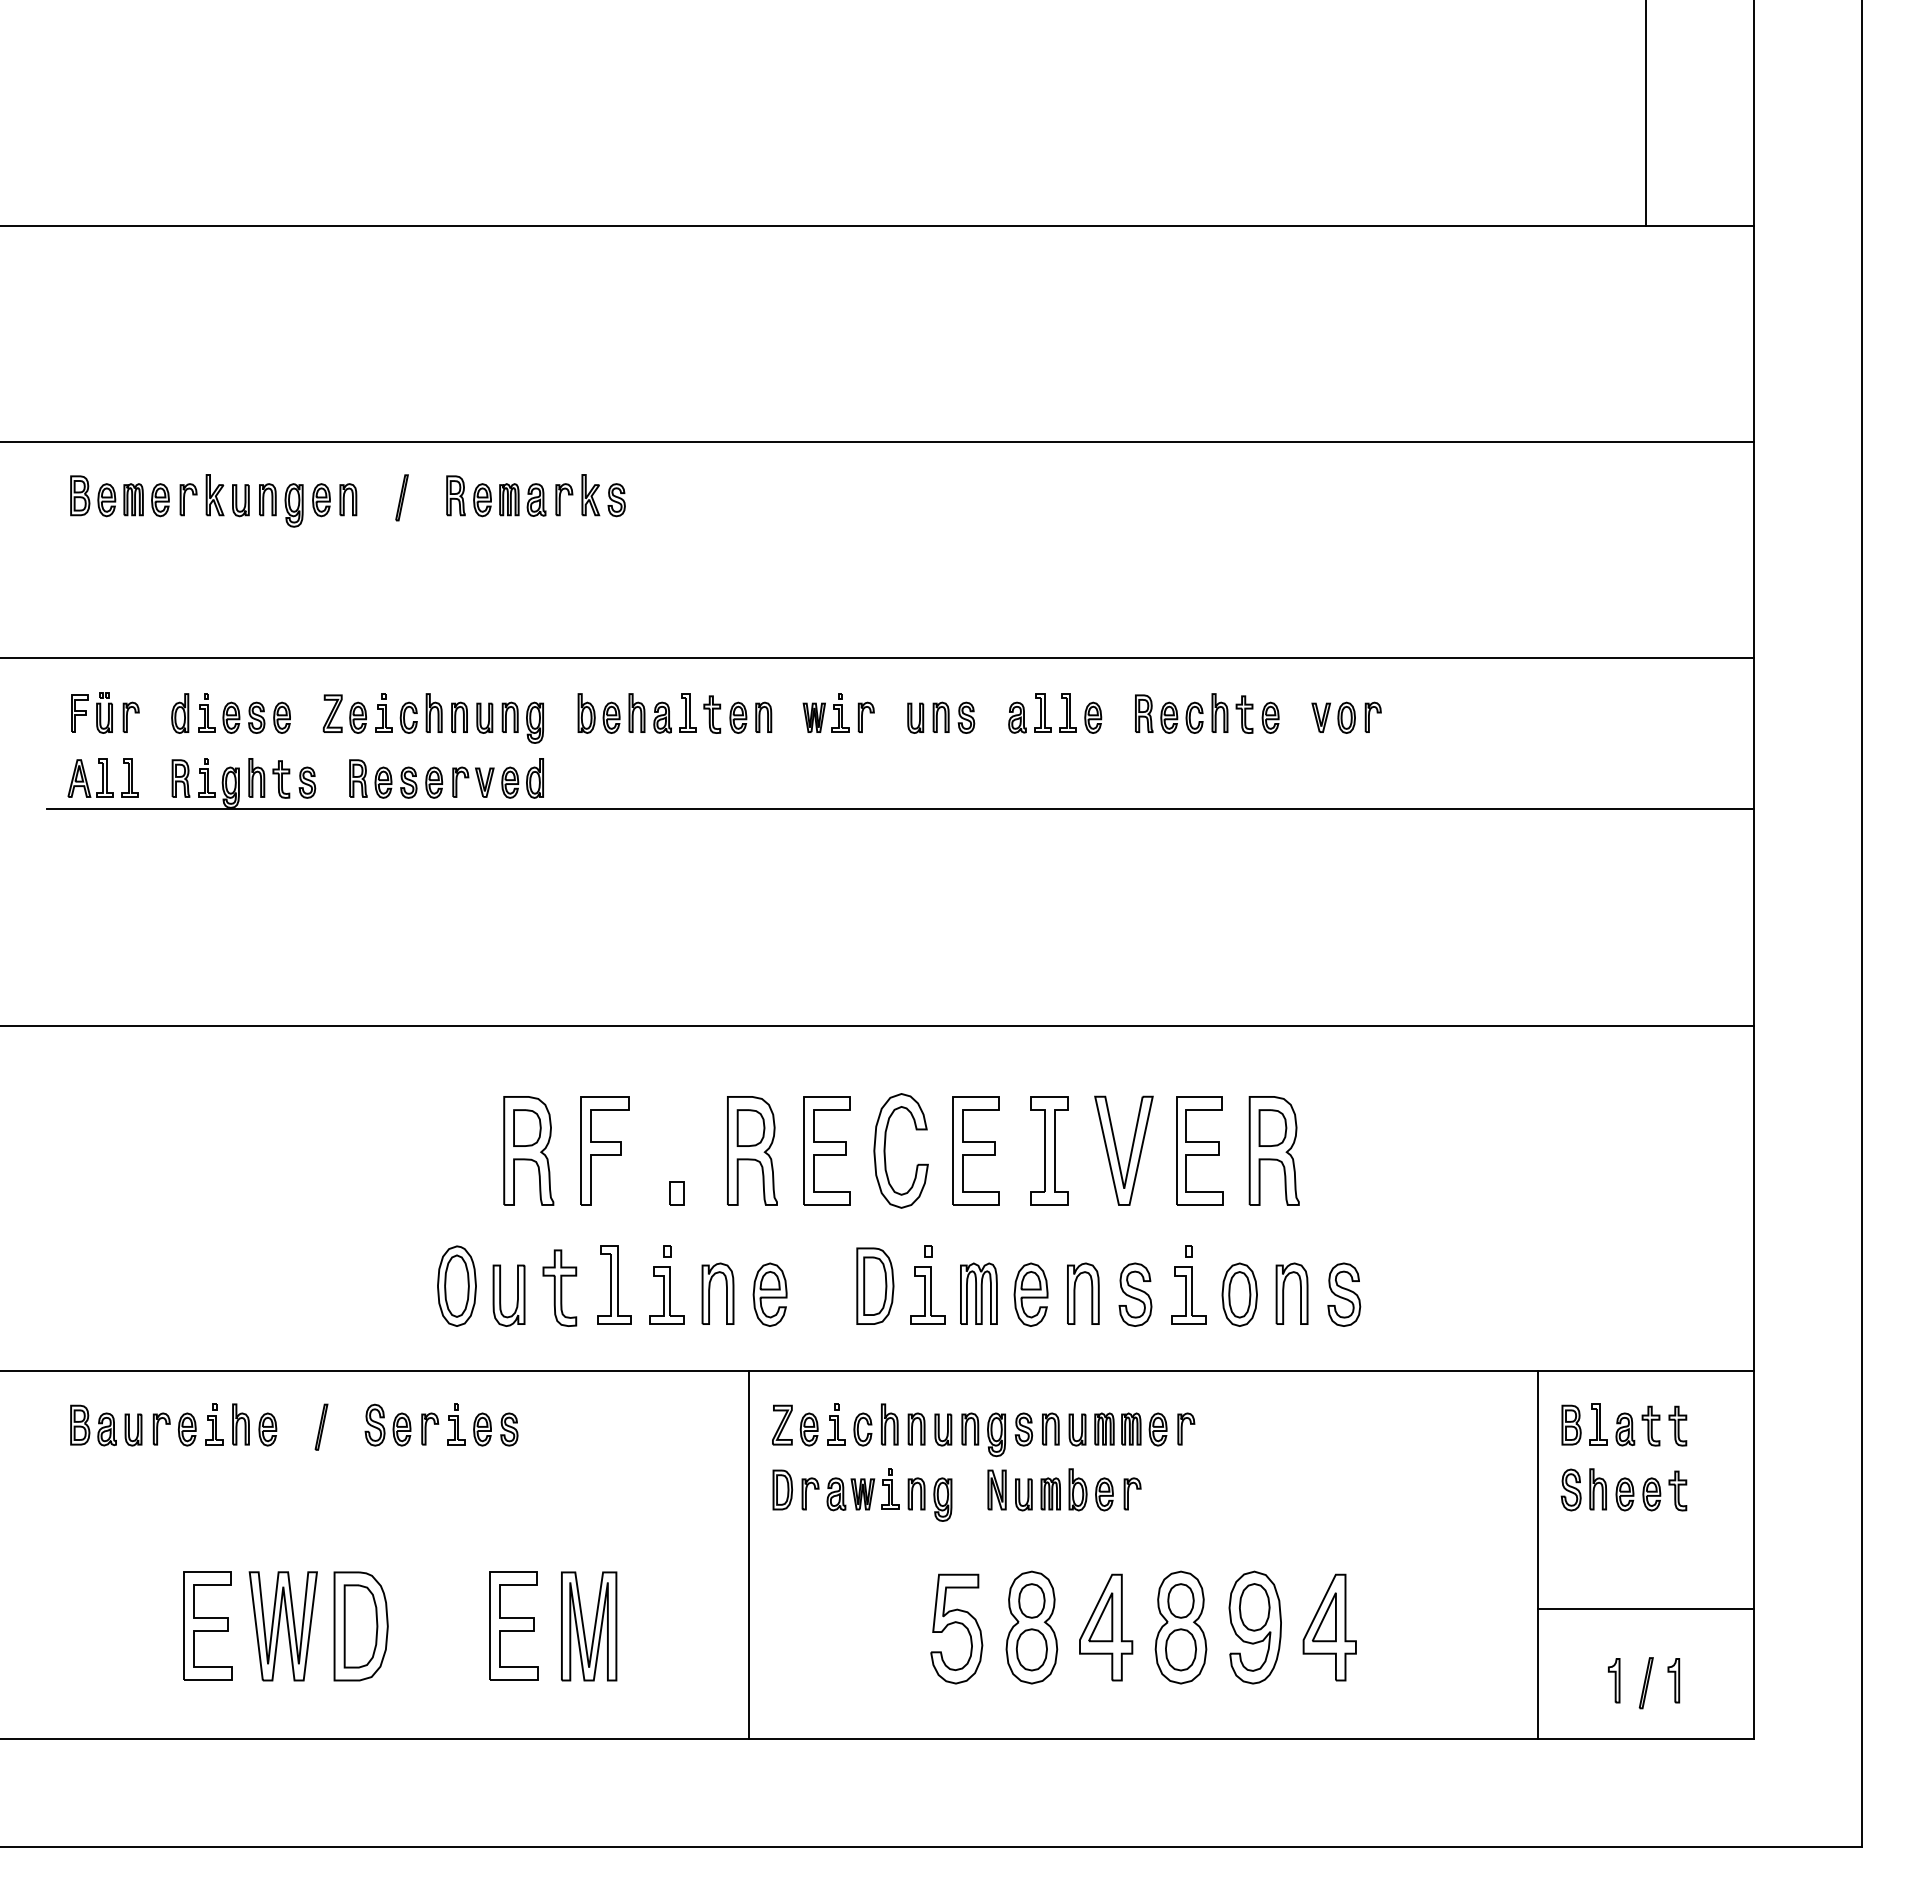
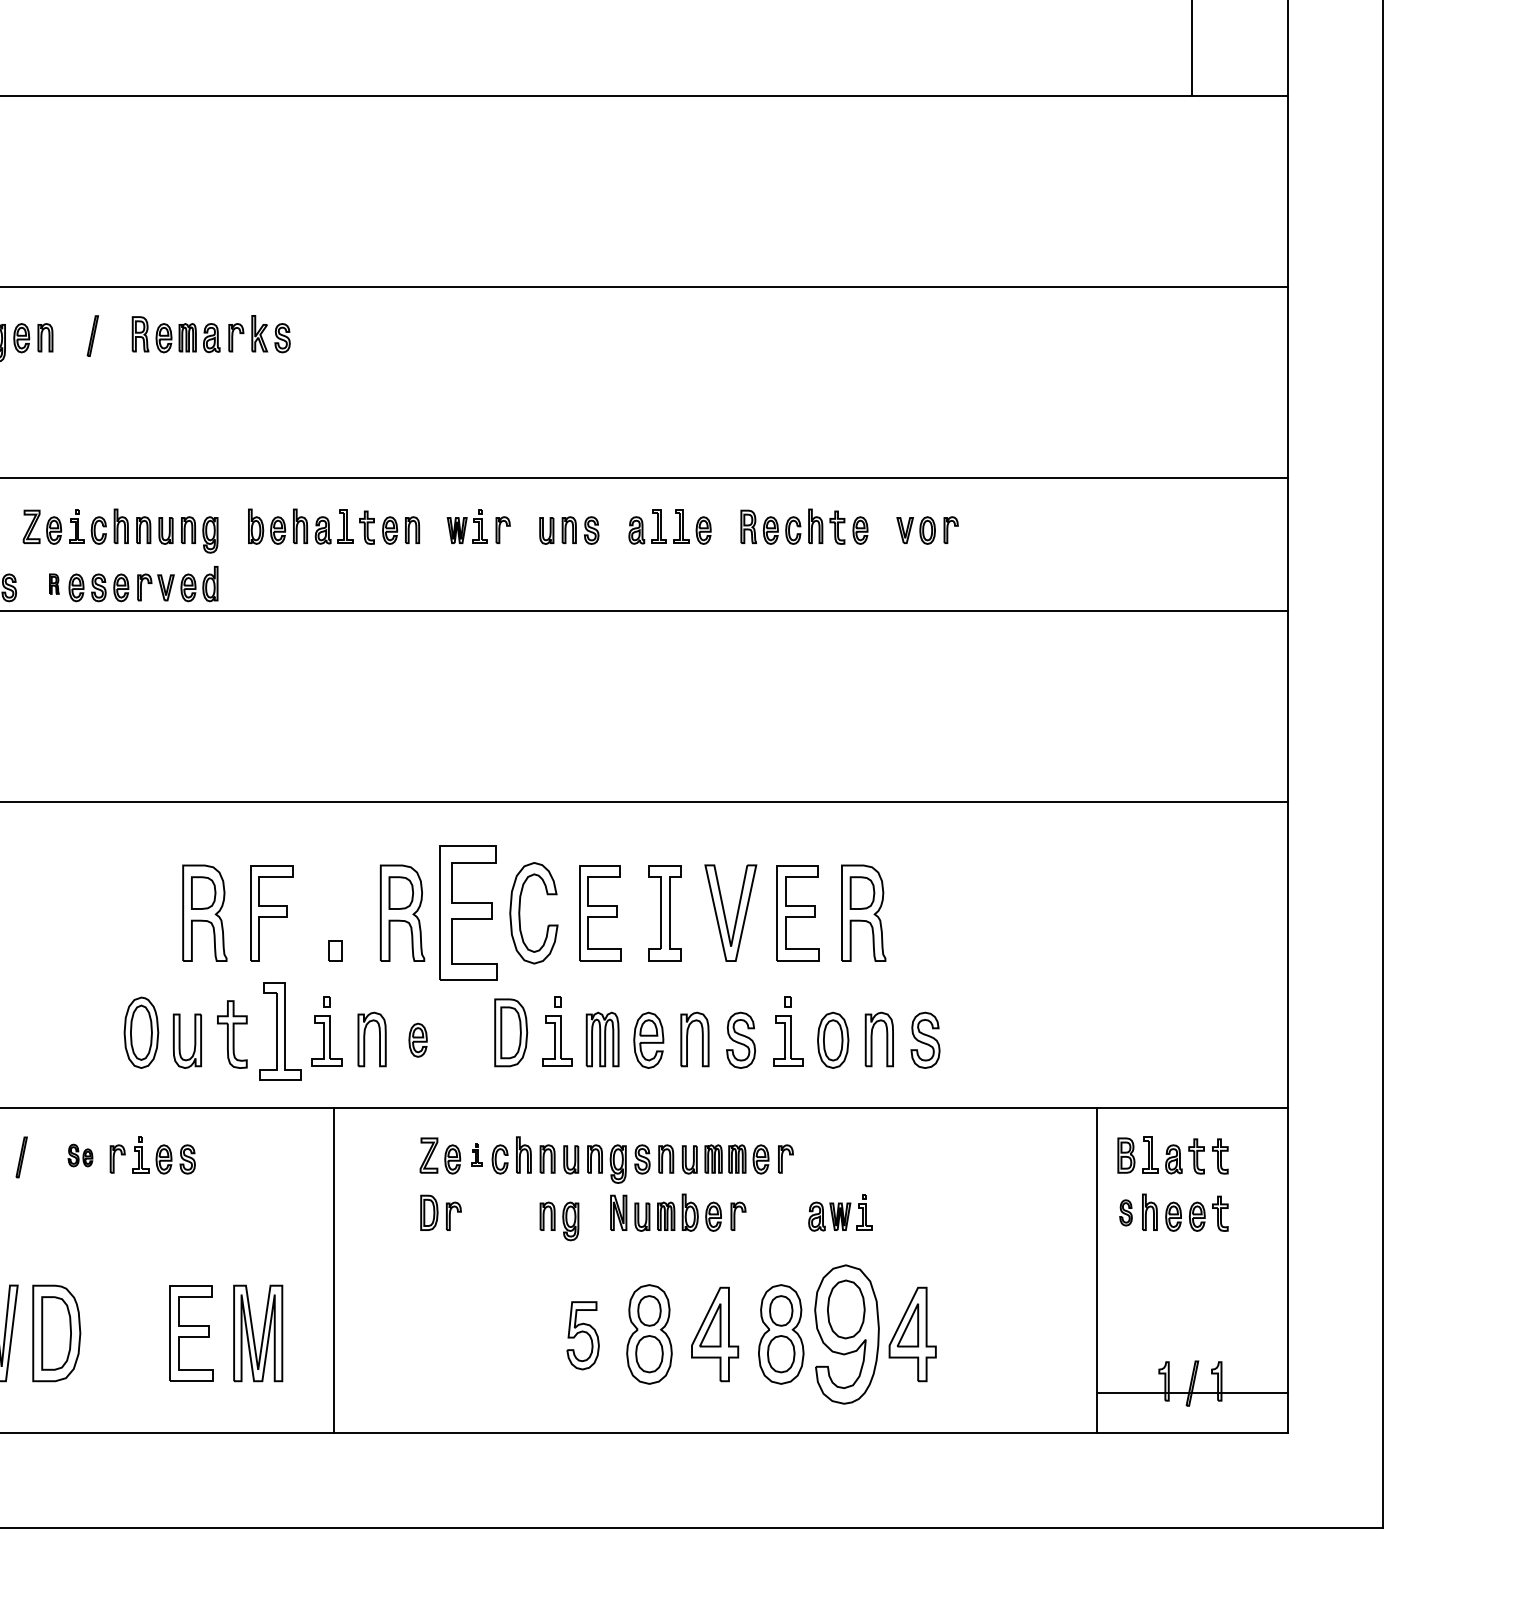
part: (358, 778) -> (54, 584), size x0.6
part: (826, 1150) -> (467, 912), size x1.4
part: (614, 1284) -> (280, 1031), size x1.4
part: (769, 1294) -> (417, 1040), size x0.6
part: (387, 1424) -> (80, 1155), size x0.6
part: (836, 1424) -> (476, 1155), size x0.6
part: (862, 1489) -> (840, 1212), moved
part: (1570, 1489) -> (1125, 1212), size x0.7
line: (749, 1554) -> (334, 1269), moved
line: (1646, 1609) -> (1192, 1393), moved
part: (1254, 1627) -> (846, 1334), size x1.4
part: (956, 1628) -> (582, 1335), size x0.7

